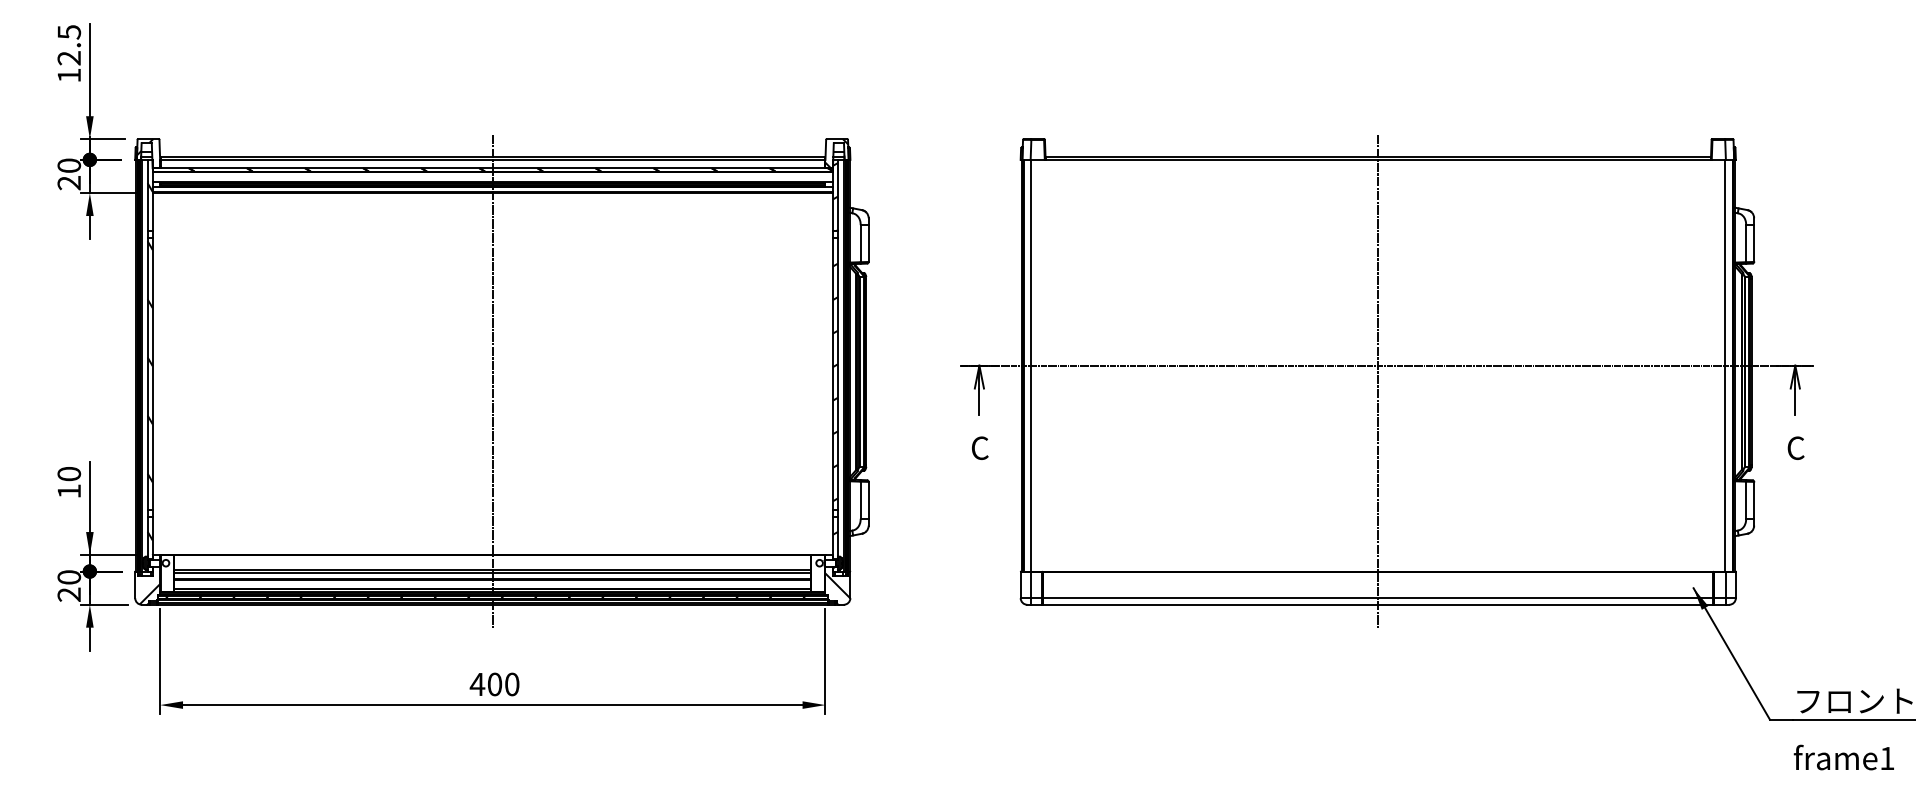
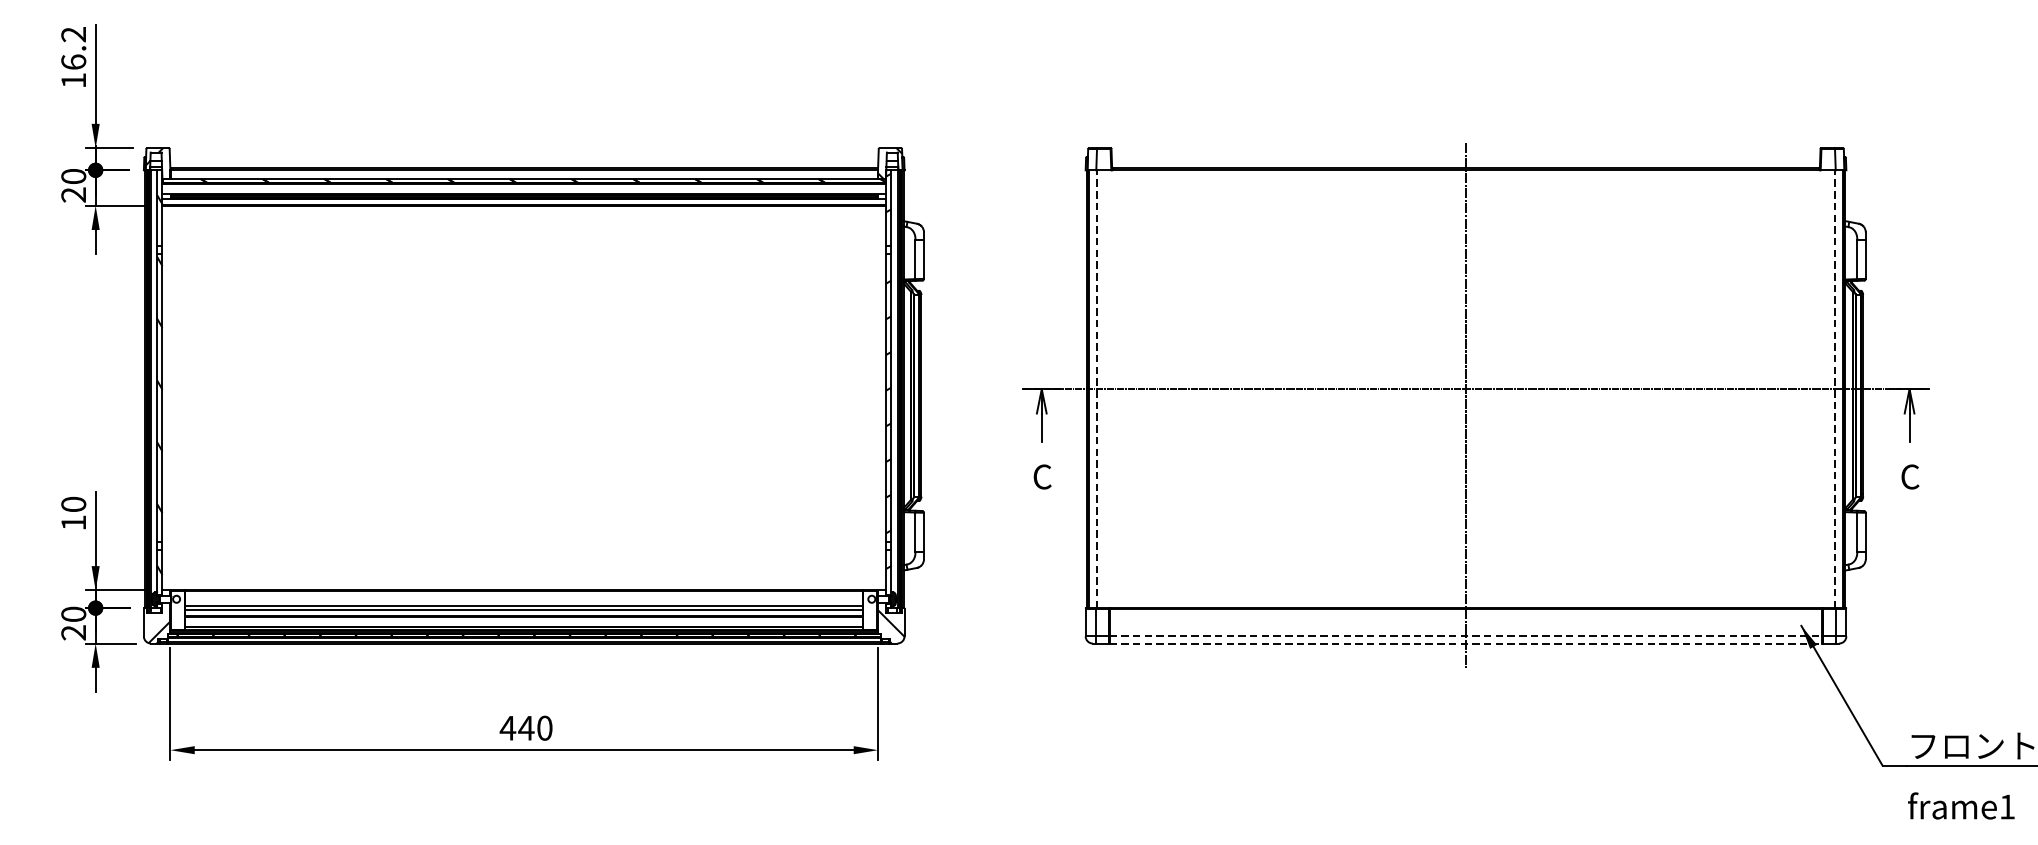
text: (69, 45) -> (73, 48), 12.5 -> 16.2
line: (1031, 365) -> (1097, 388), solid -> dashed
line: (1725, 365) -> (1835, 388), solid -> dashed
line: (492, 380) -> (523, 404), removed
line: (1378, 598) -> (1466, 636), solid -> dashed
line: (1378, 604) -> (1466, 643), solid -> dashed
text: (494, 684) -> (526, 728), 400 -> 440

